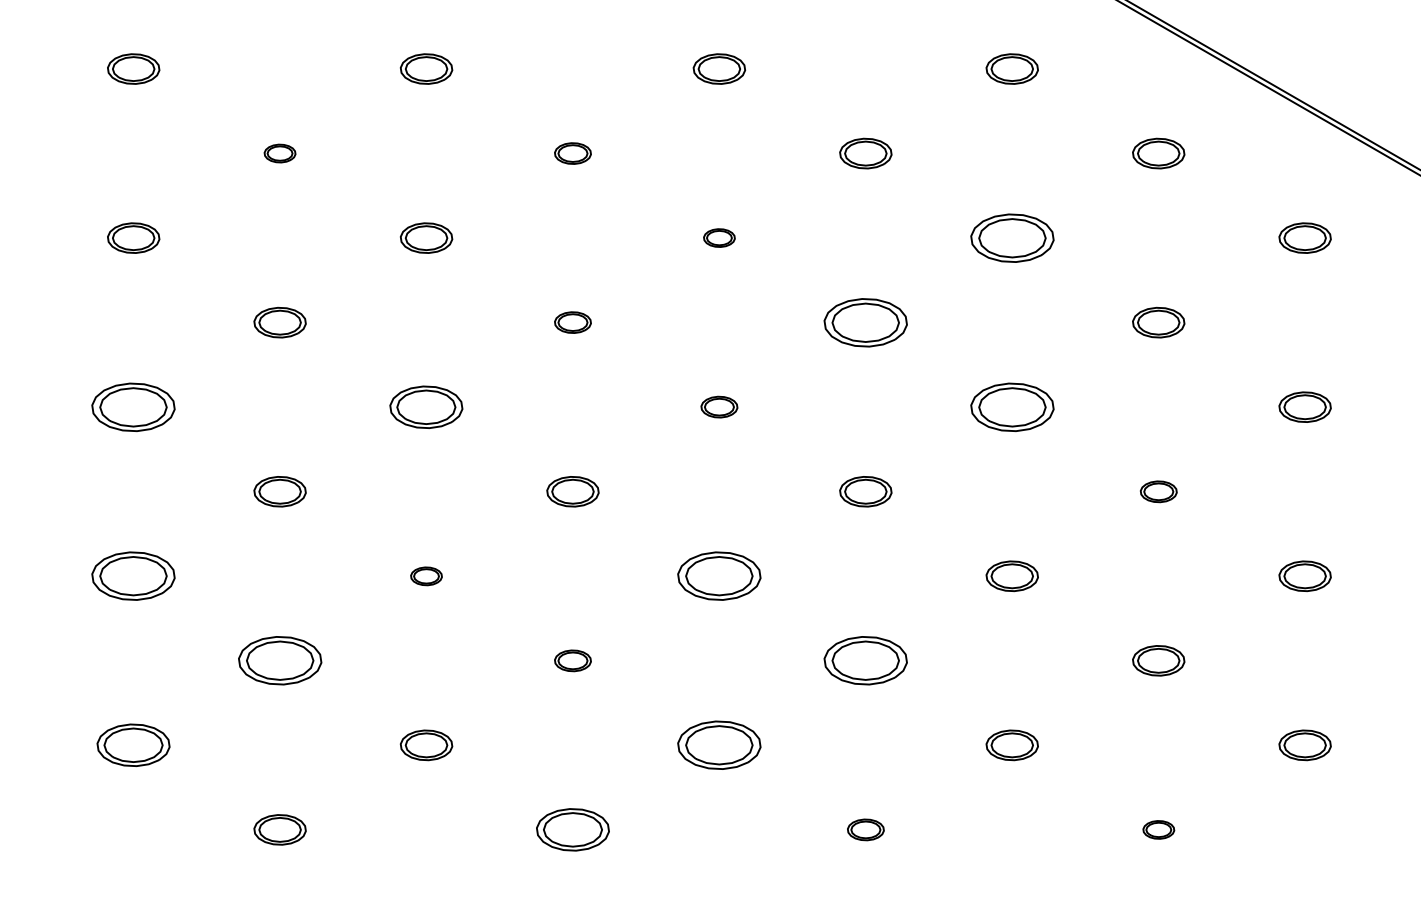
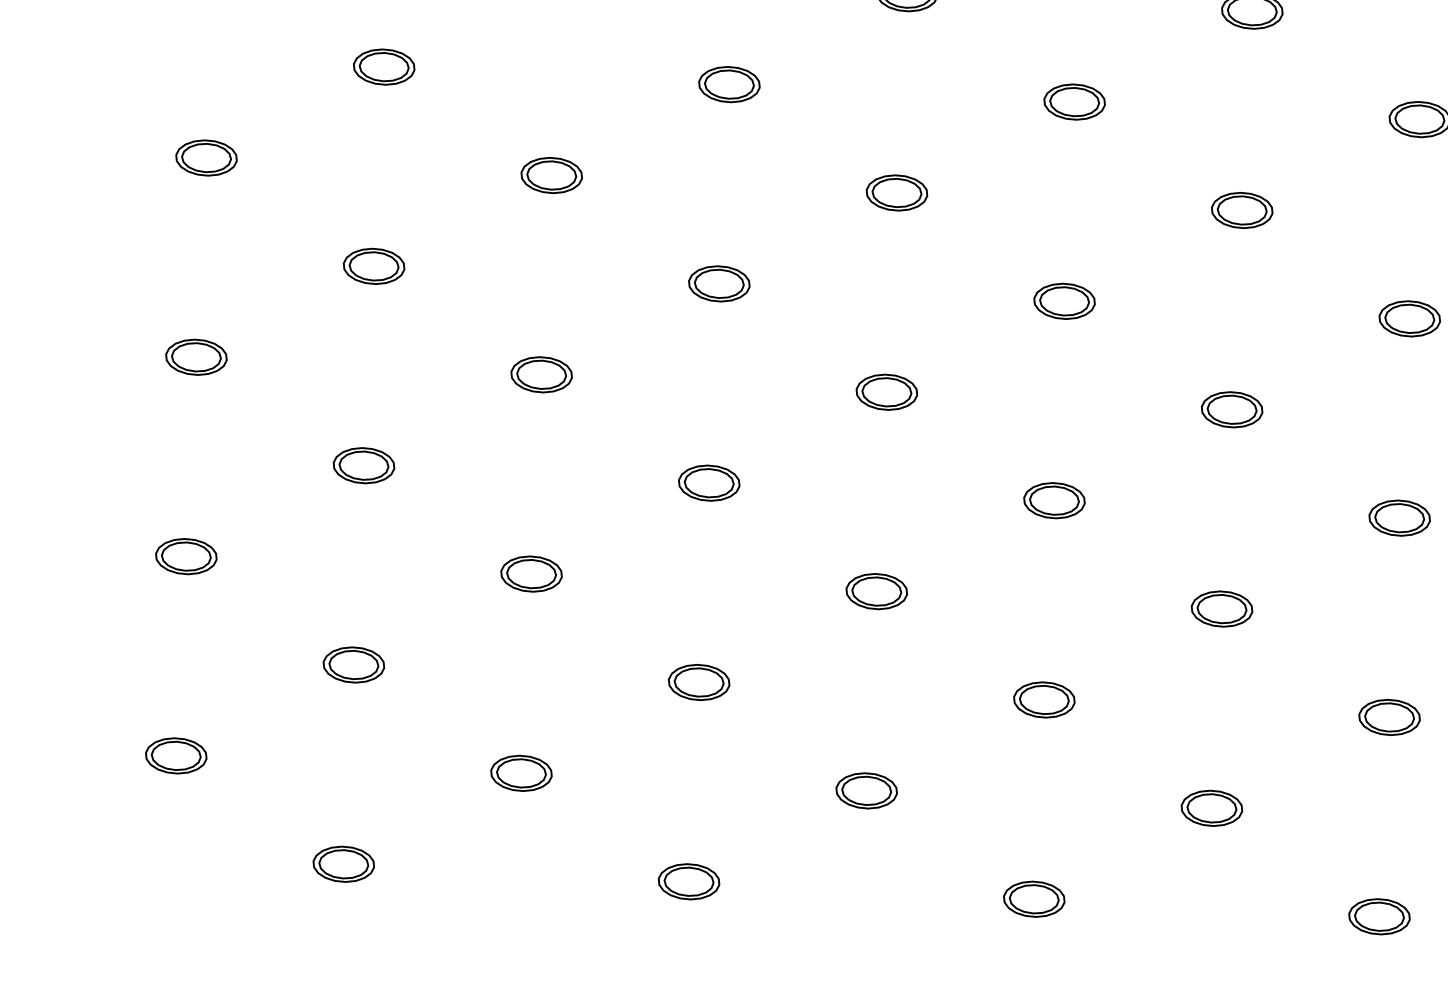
part: (279, 153) -> (383, 66), size x1.67
part: (572, 153) -> (728, 84), size x1.43
part: (719, 237) -> (897, 192), size x1.67
part: (1011, 237) -> (1241, 209), size x0.62
part: (572, 322) -> (718, 283), size x1.43
part: (865, 322) -> (1064, 301), size x0.62
part: (133, 406) -> (196, 356), size x0.62
part: (426, 406) -> (541, 373), size x0.71
part: (719, 406) -> (887, 391), size x1.43
part: (1011, 406) -> (1231, 408), size x0.62
part: (1158, 491) -> (1399, 517), size x1.43
part: (133, 576) -> (186, 556), size x0.62
part: (426, 576) -> (531, 574), size x1.67
part: (719, 576) -> (876, 591), size x0.62
part: (279, 660) -> (353, 664), size x0.62
part: (572, 660) -> (698, 682), size x1.43
part: (865, 660) -> (1043, 699), size x0.62
part: (133, 745) -> (176, 756), size x0.71
part: (719, 745) -> (866, 791), size x0.62
part: (572, 829) -> (688, 881), size x0.71
part: (865, 829) -> (1033, 898), size x1.43
part: (1158, 829) -> (1379, 916), size x1.67

